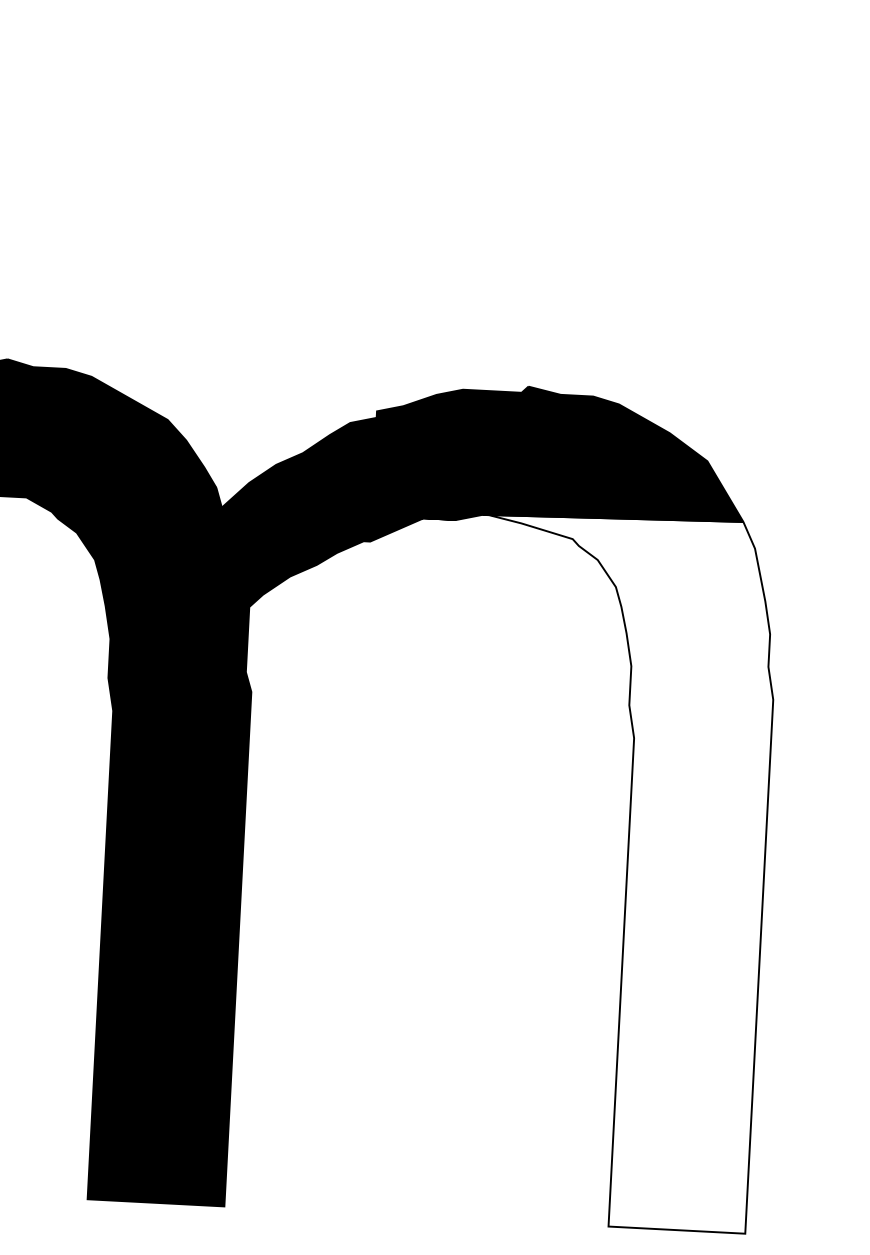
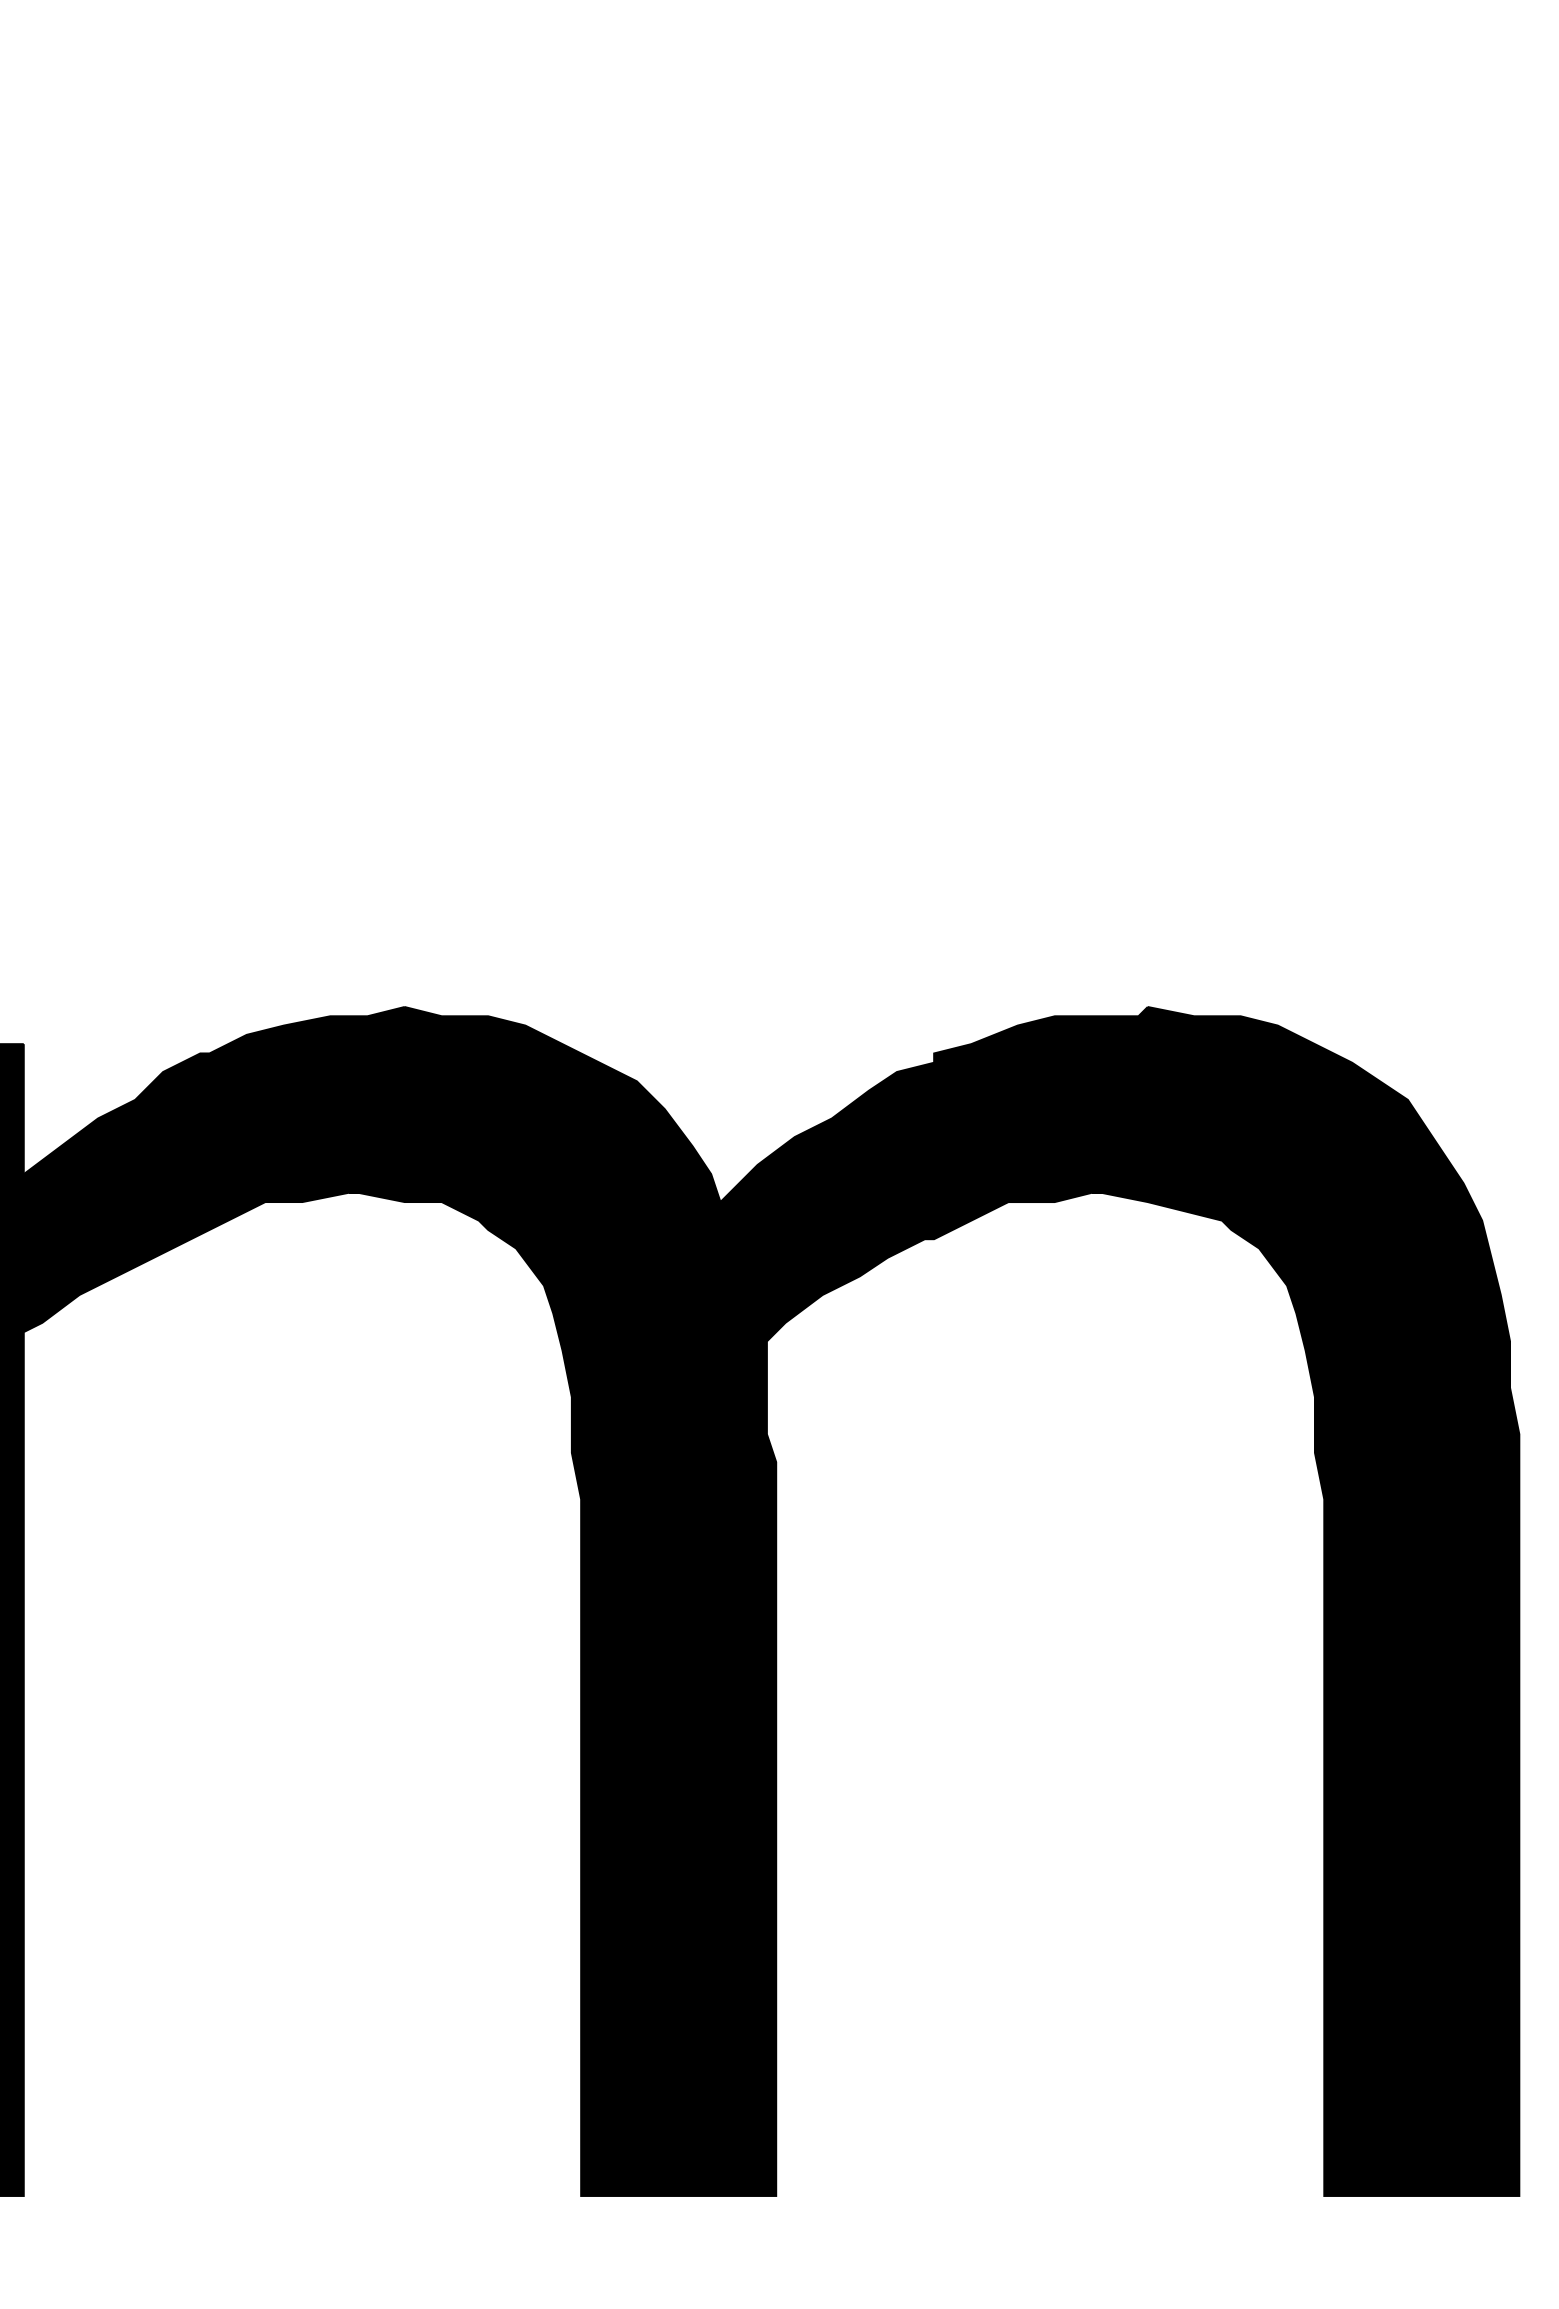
fill: (613, 870) -> (1305, 1689), added

